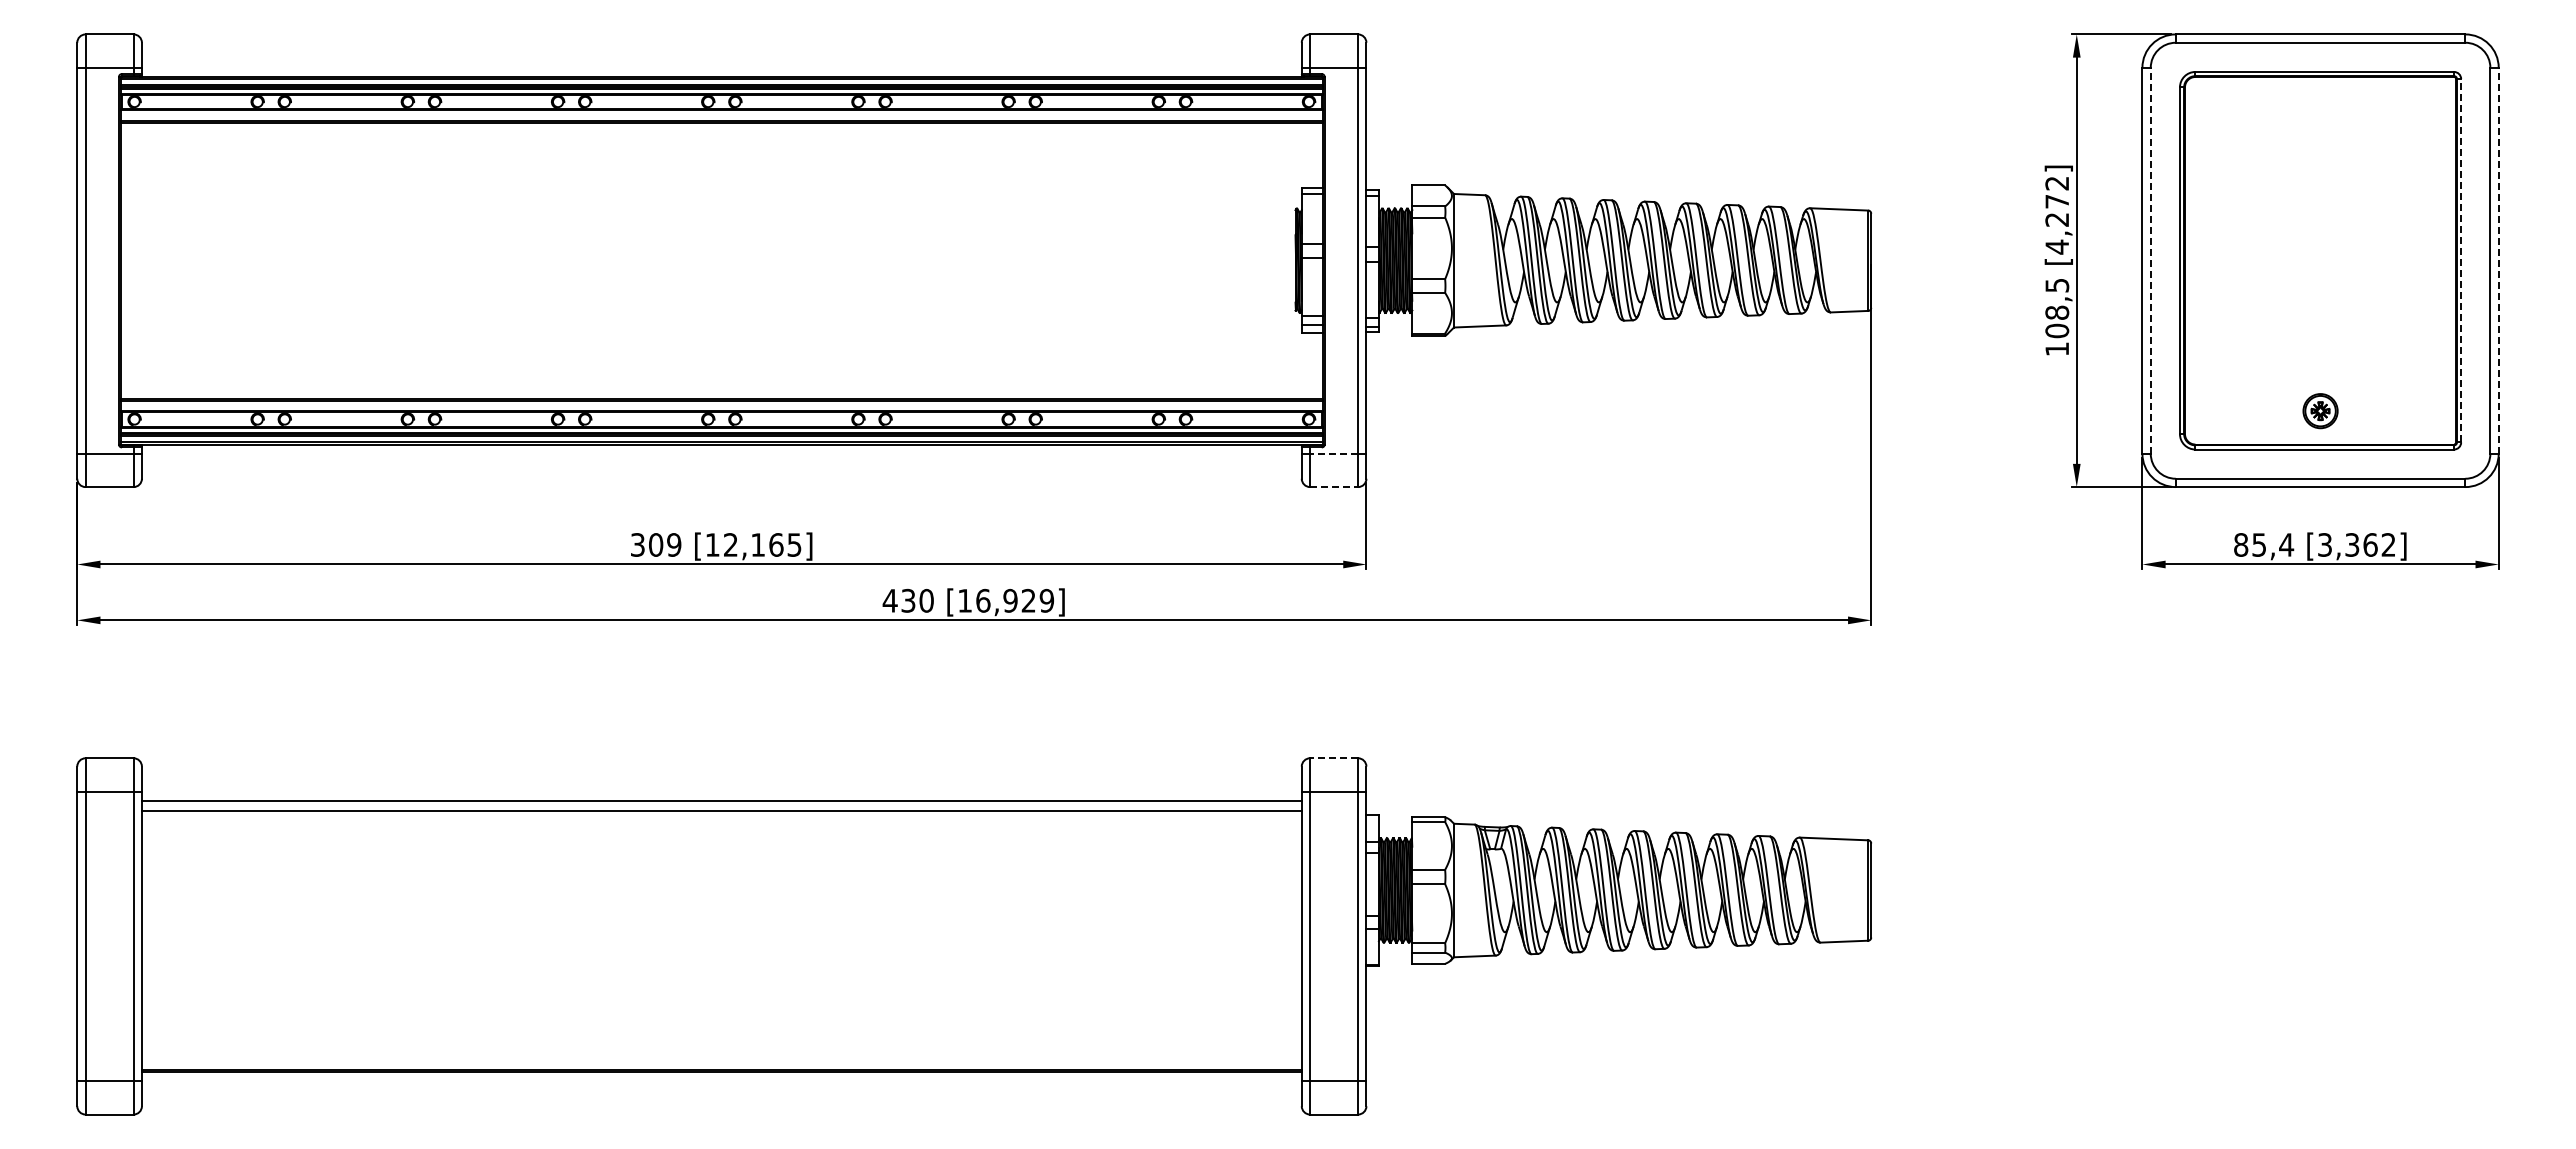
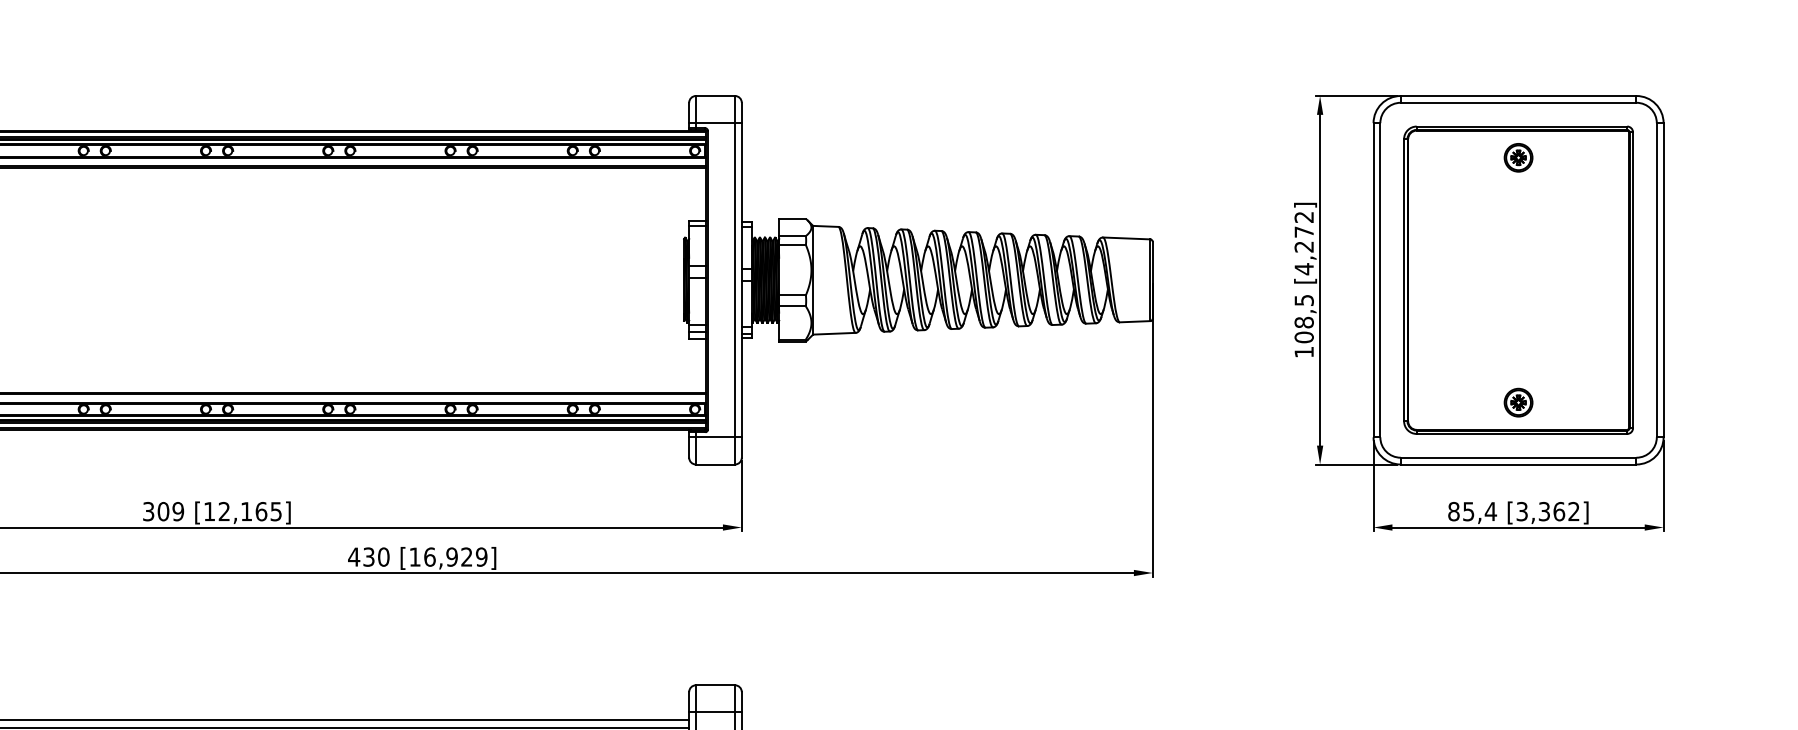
part: (2320, 110) -> (1518, 157), added
line: (2150, 260) -> (1380, 280), dashed -> solid
line: (2461, 260) -> (1633, 280), dashed -> solid
line: (2498, 260) -> (1663, 280), dashed -> solid
line: (1334, 453) -> (715, 437), dashed -> solid
line: (1334, 487) -> (715, 464), dashed -> solid
line: (1334, 758) -> (715, 685), dashed -> solid

